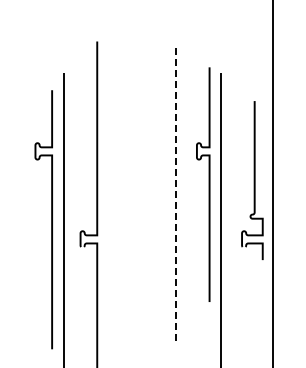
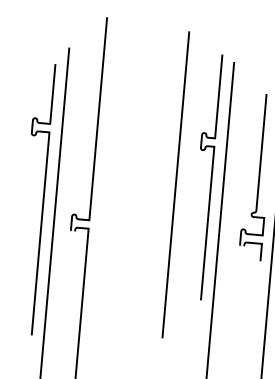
line: (176, 194) -> (176, 184), dashed -> solid

